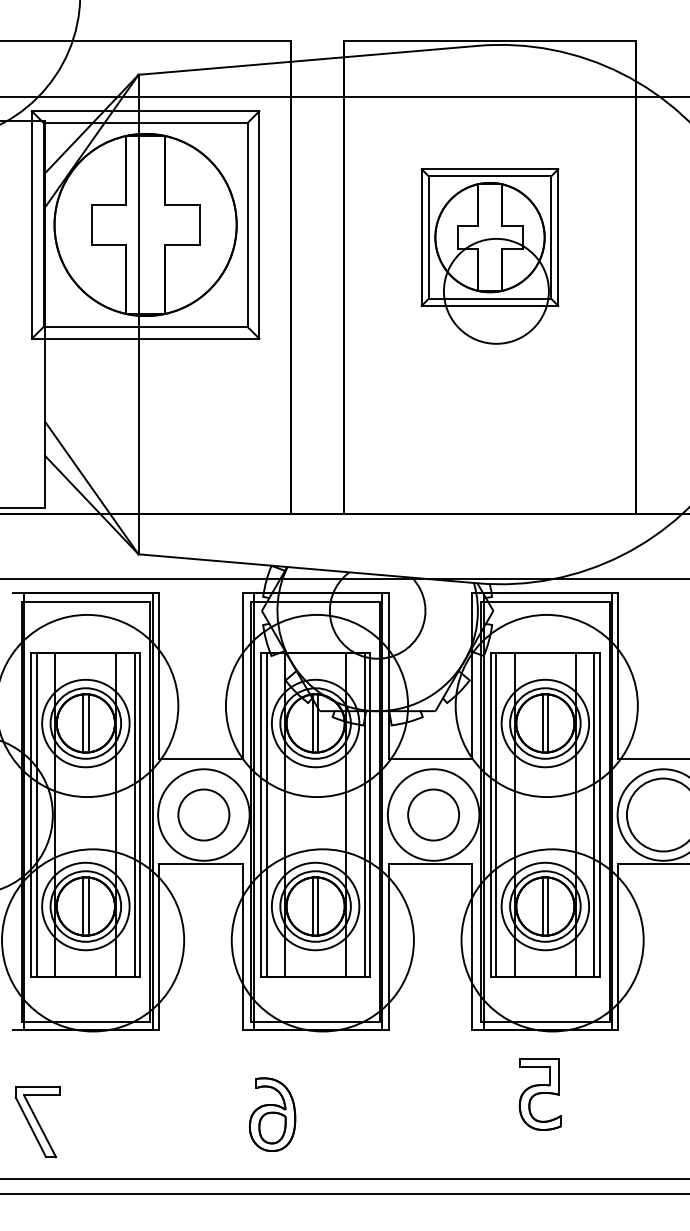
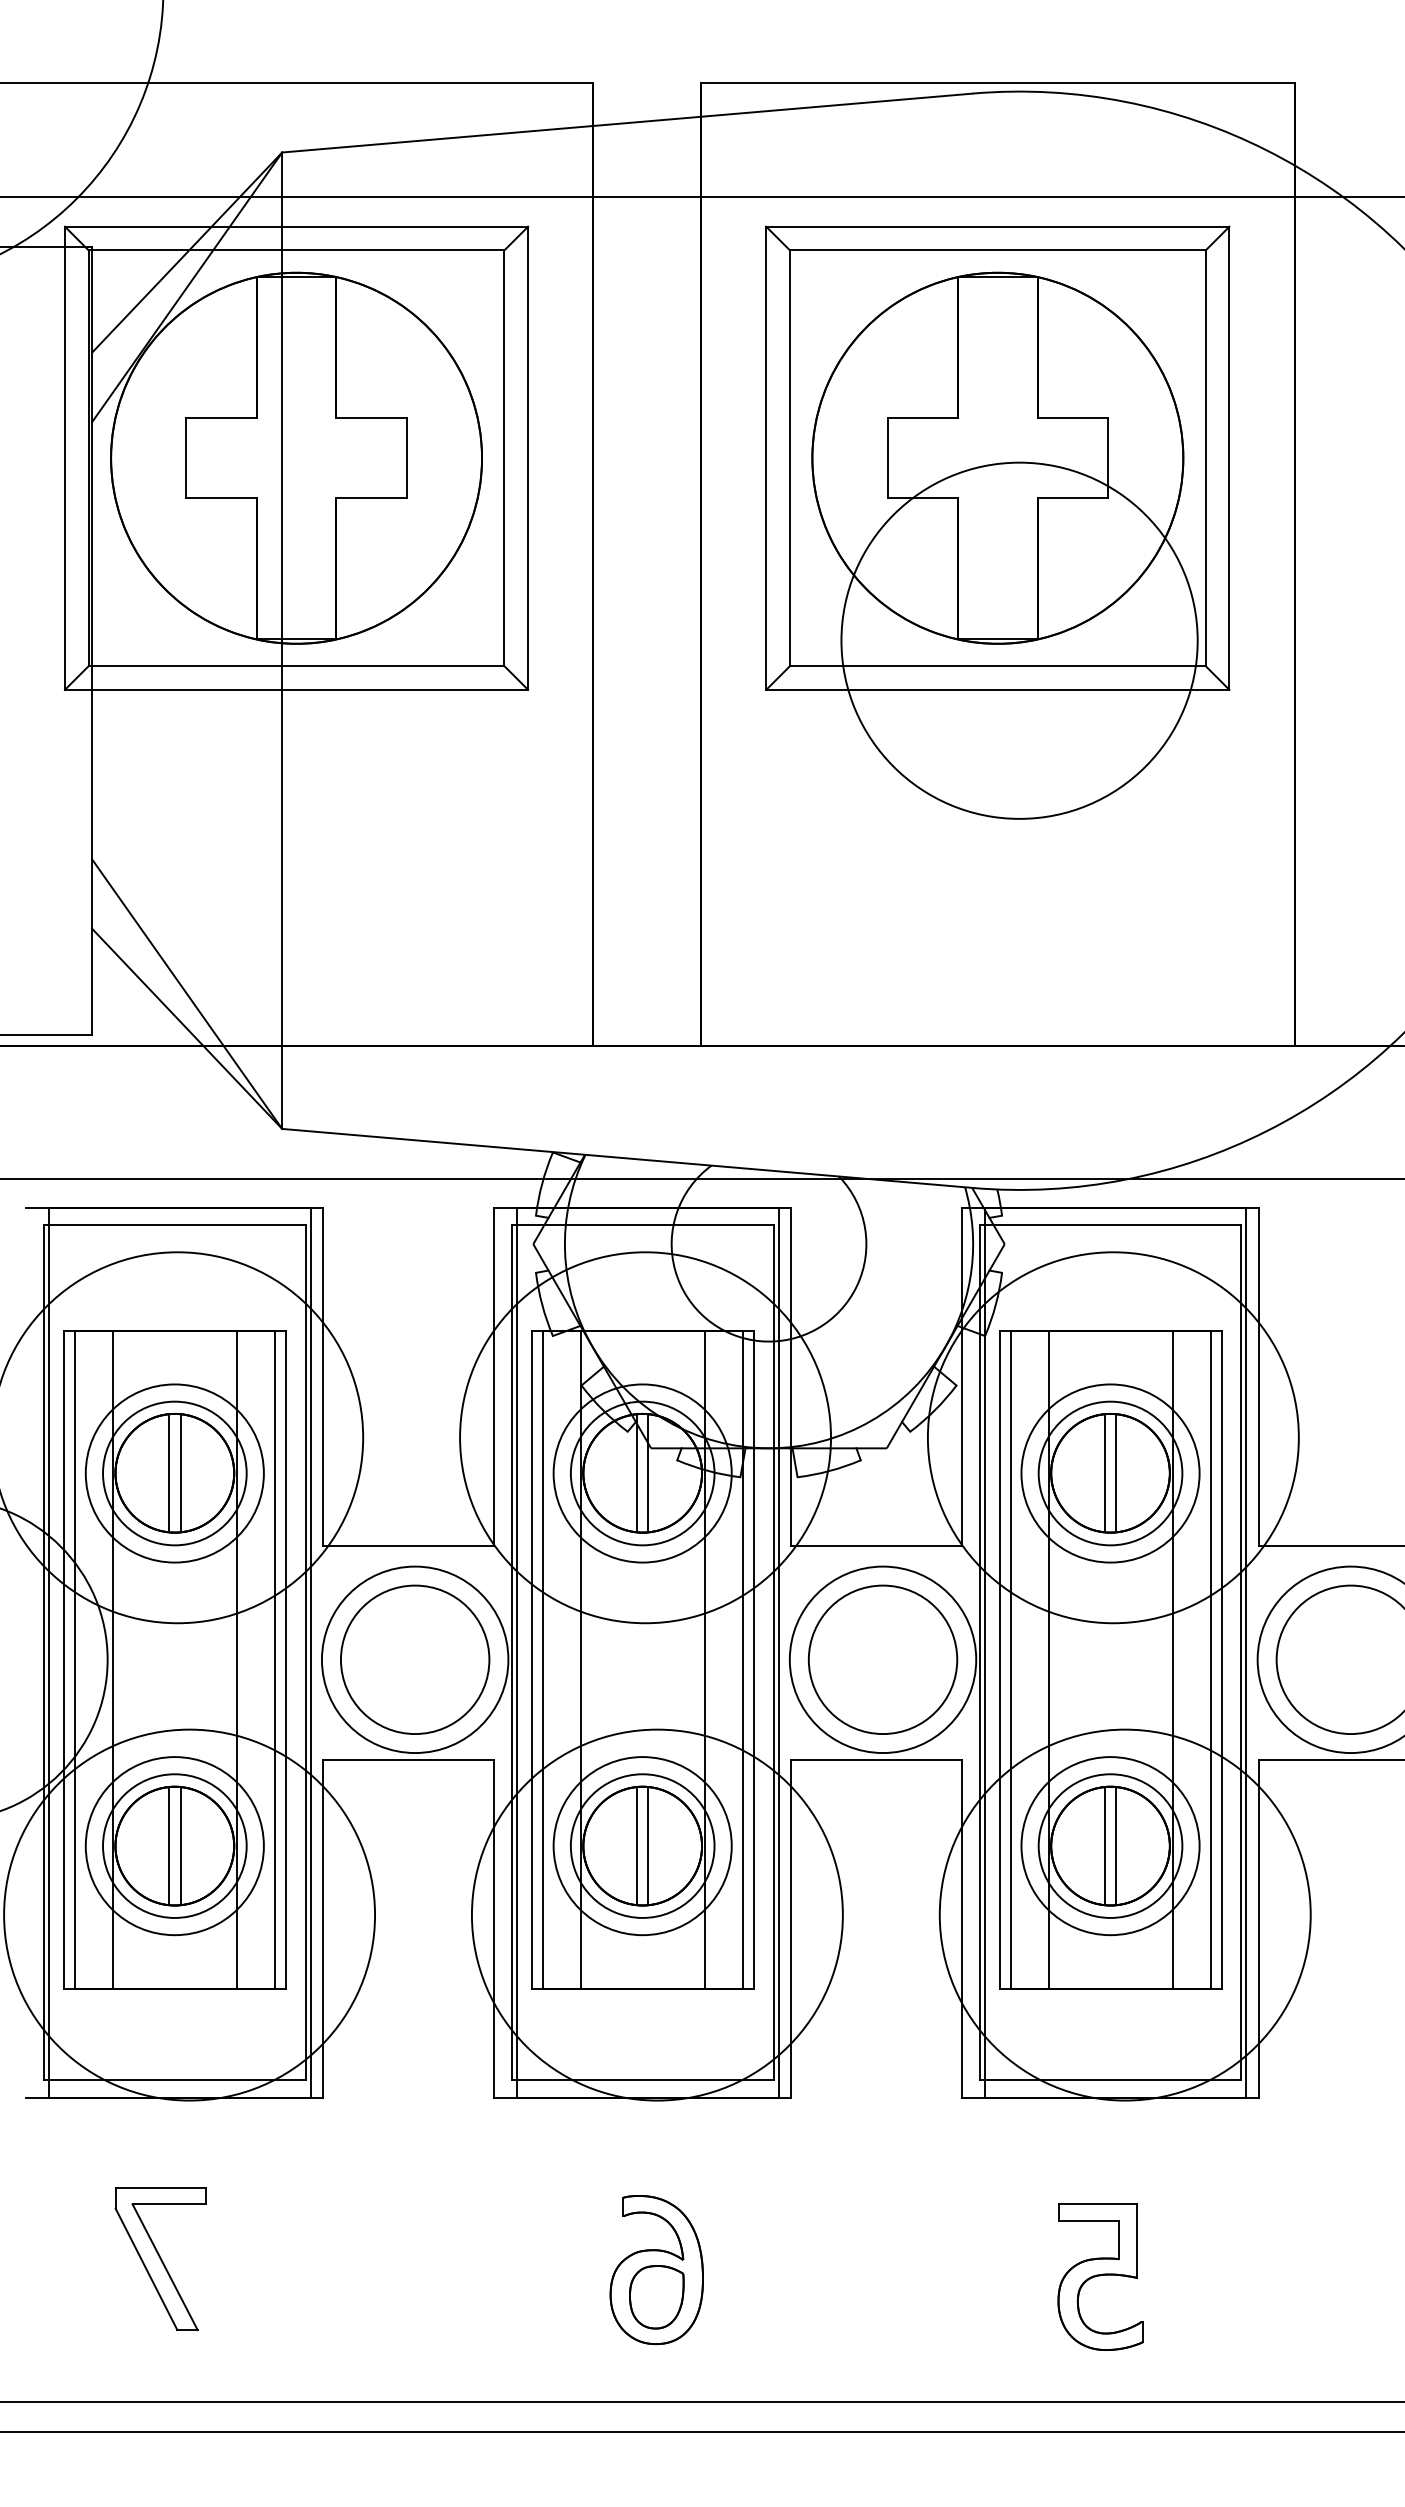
part: (489, 256) -> (996, 522), size x1.67
circle: (203, 814) -> (414, 1658), size x1.43
circle: (433, 814) -> (882, 1658), size x1.43
part: (539, 1094) -> (1098, 2277), moved
part: (272, 1114) -> (656, 2269), moved
part: (37, 1122) -> (159, 2259), moved

